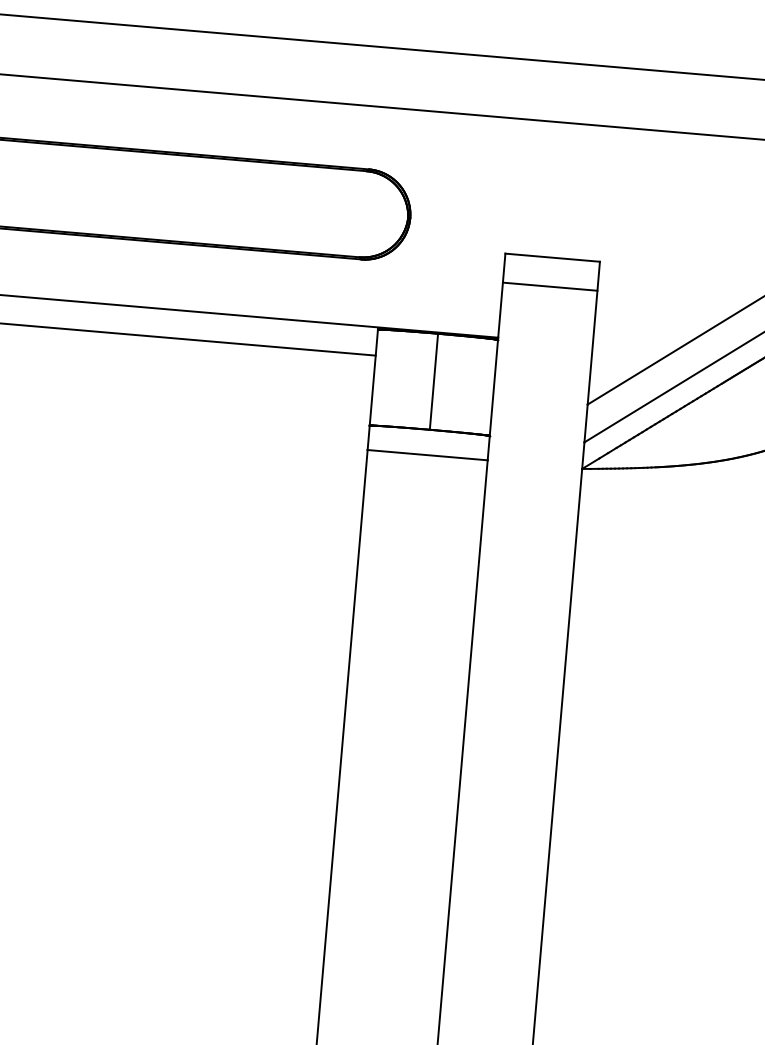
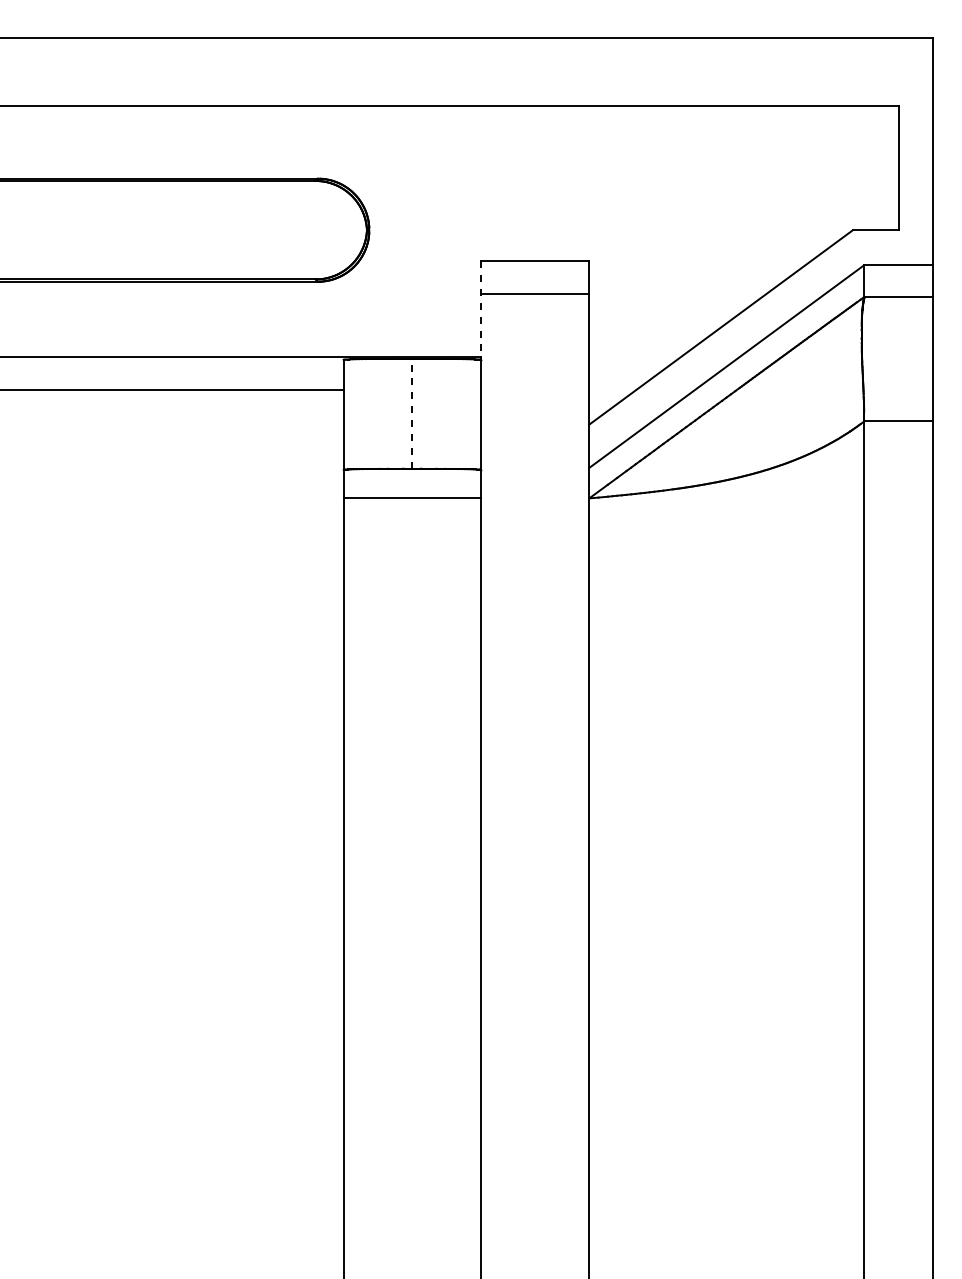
line: (502, 295) -> (481, 309), solid -> dashed
line: (434, 381) -> (412, 413), solid -> dashed

